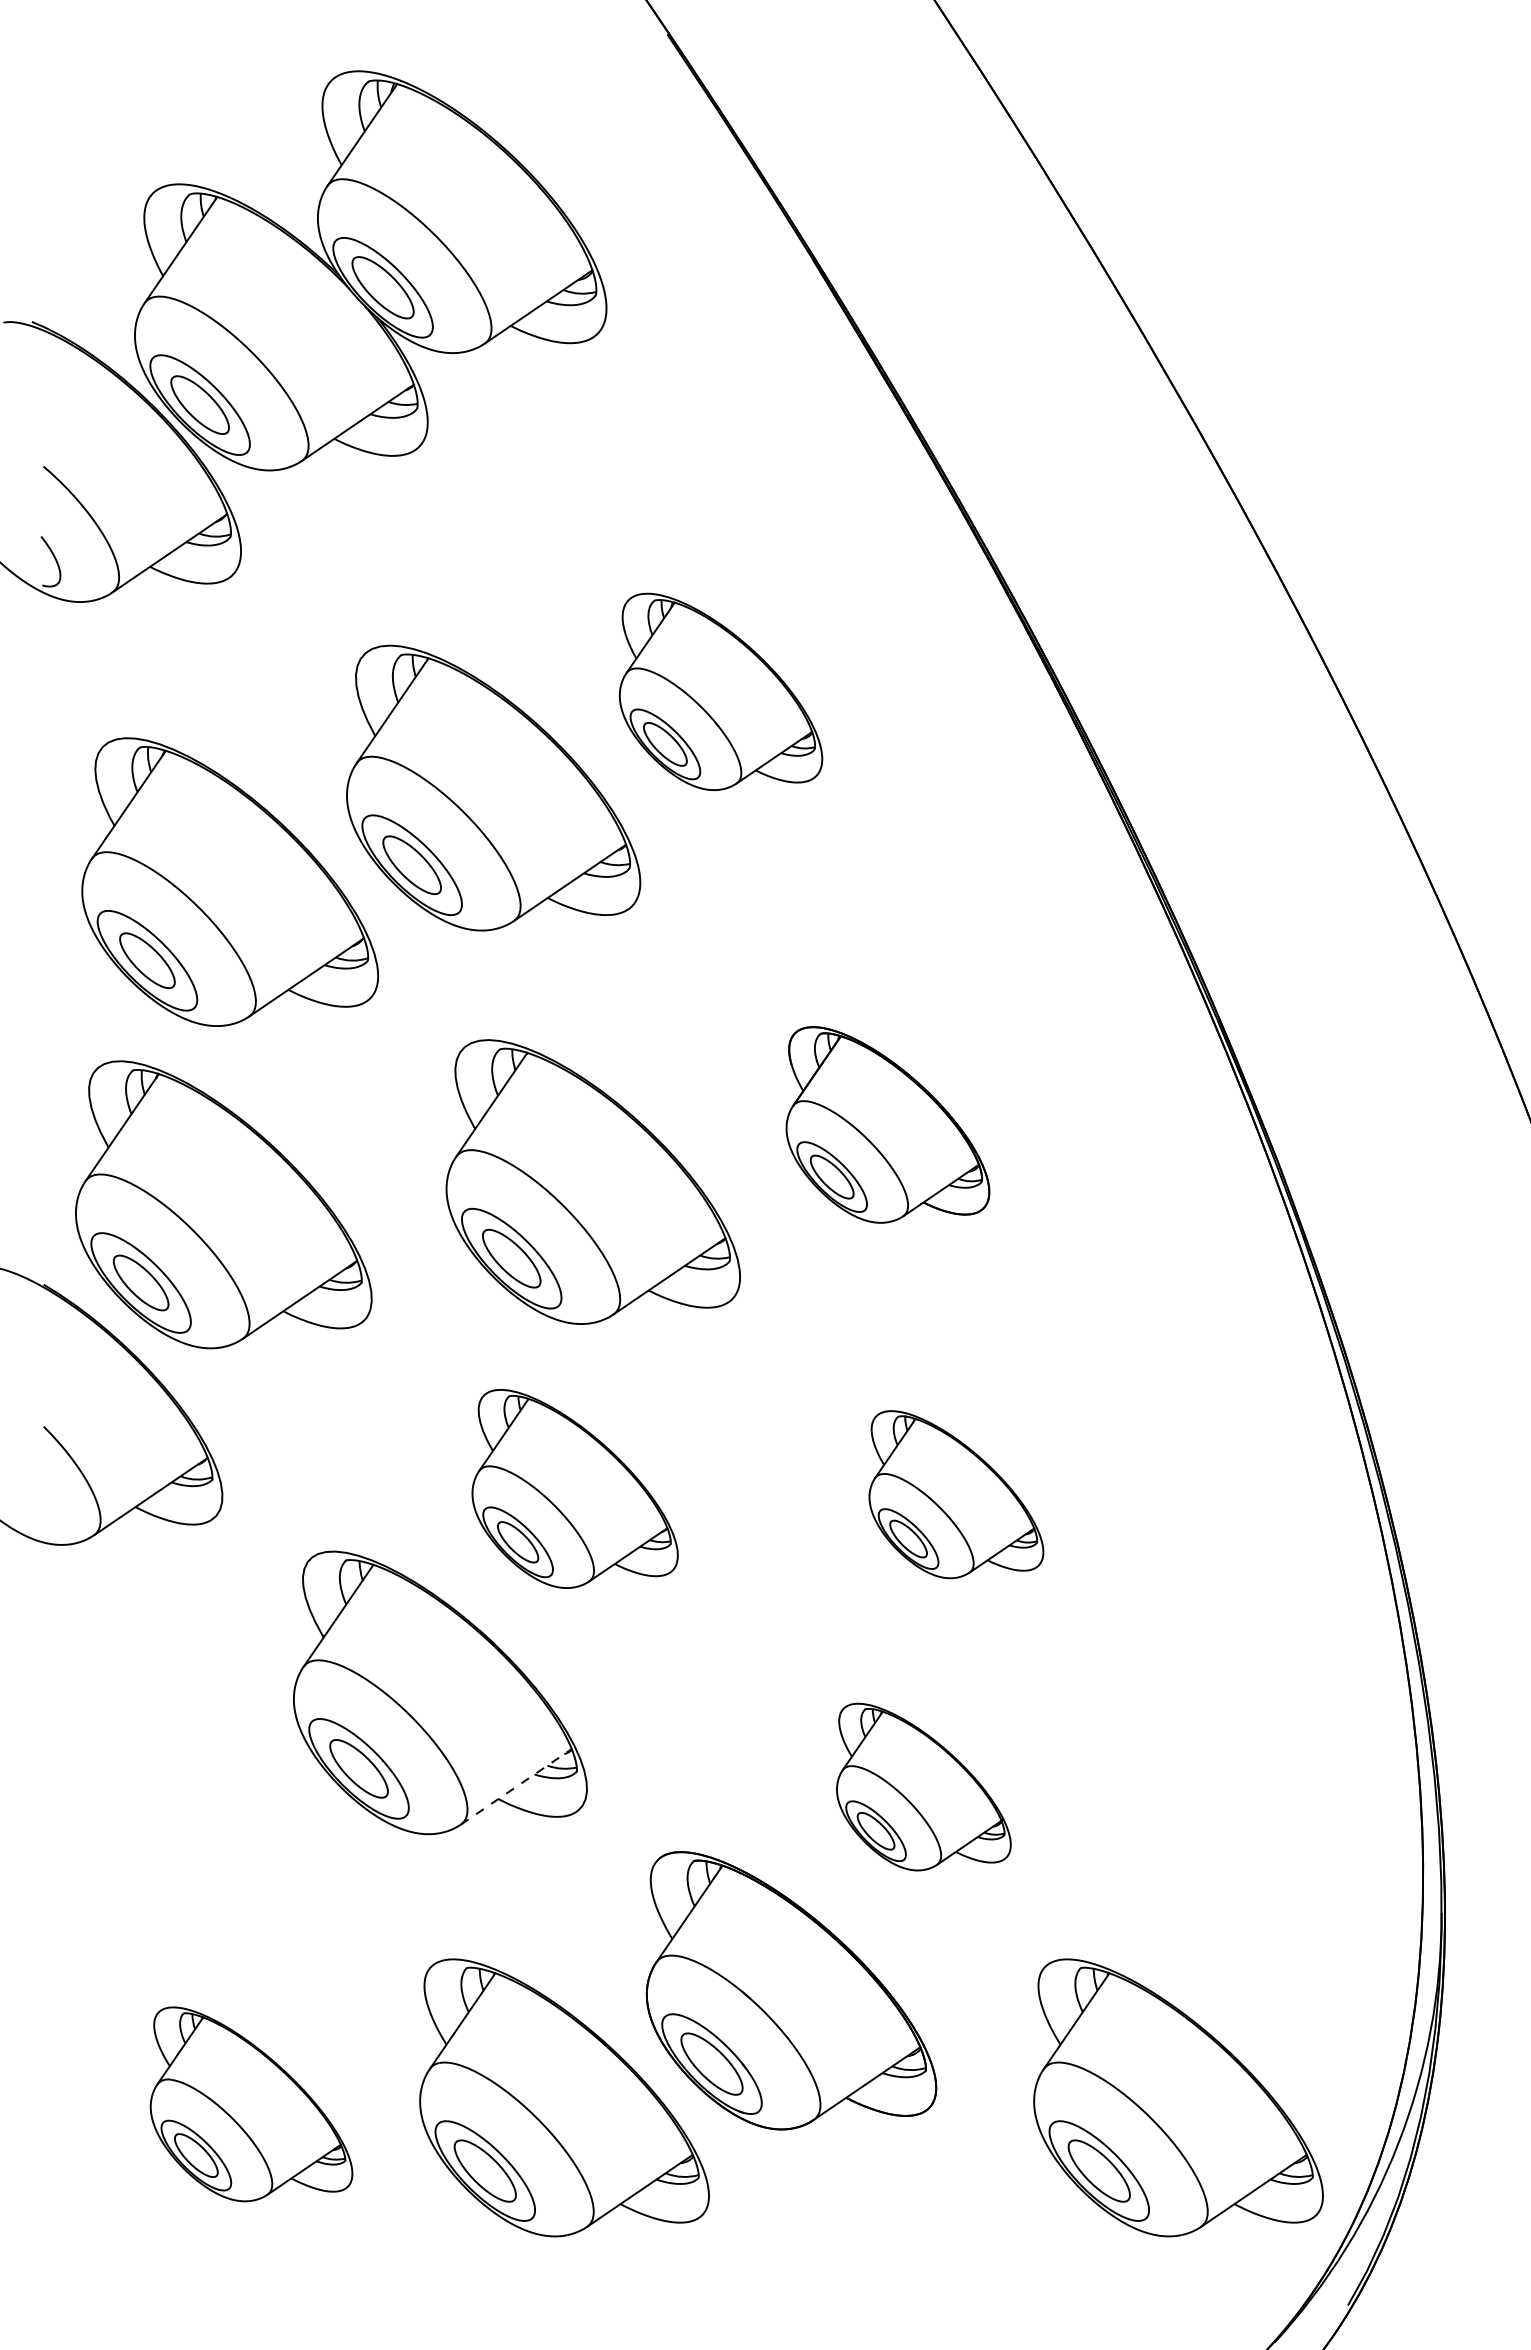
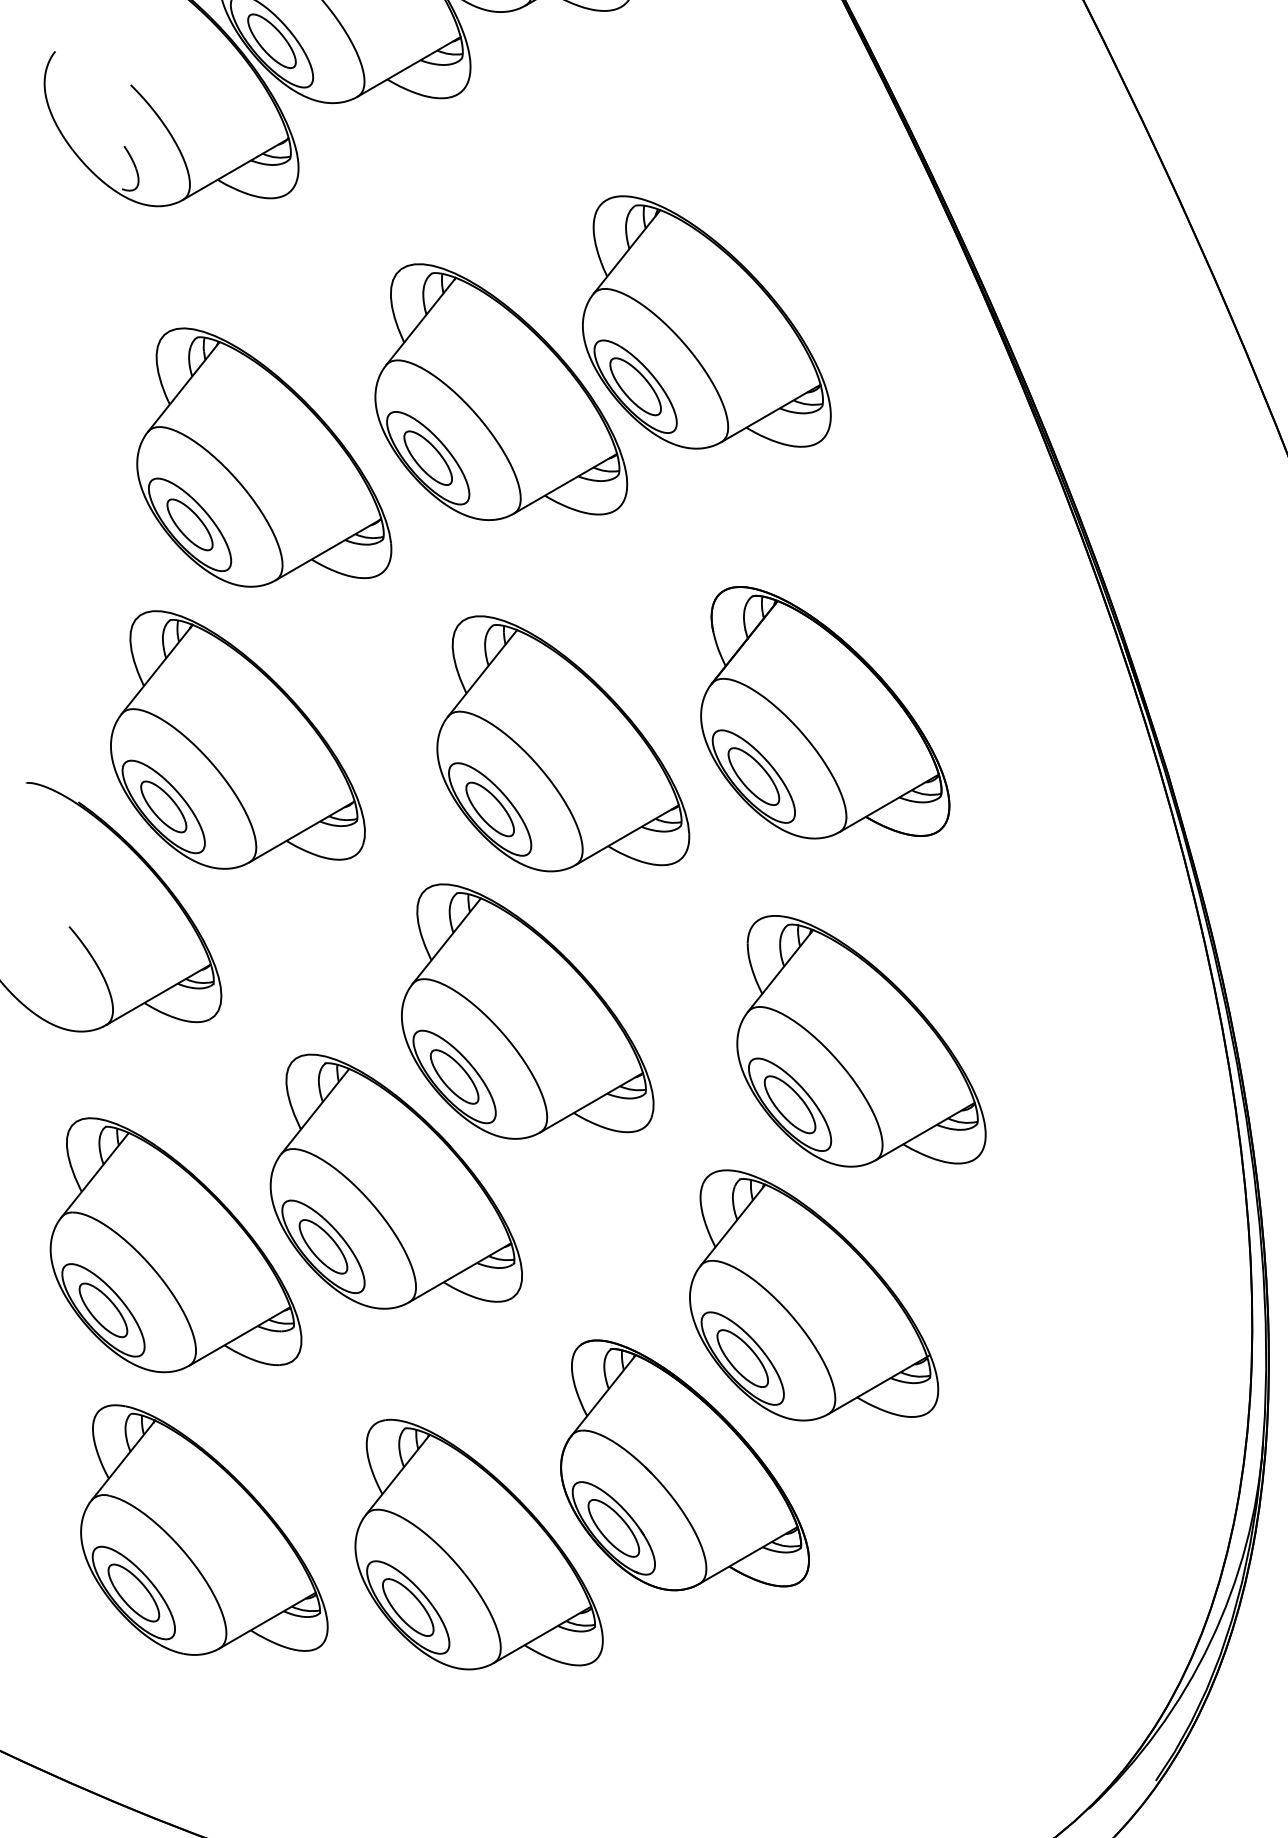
part: (720, 691) -> (709, 325), size x1.43
part: (887, 1124) -> (828, 716), size x1.43
part: (574, 1488) -> (530, 1014), size x1.43
part: (956, 1494) -> (864, 1044), size x1.67
part: (195, 1783) -> (179, 1249), added
line: (516, 1786) -> (460, 1272), dashed -> solid
part: (923, 1786) -> (817, 1298), size x1.67
part: (1178, 2097) -> (1020, 1587), removed
part: (251, 2104) -> (207, 1534), size x1.43

